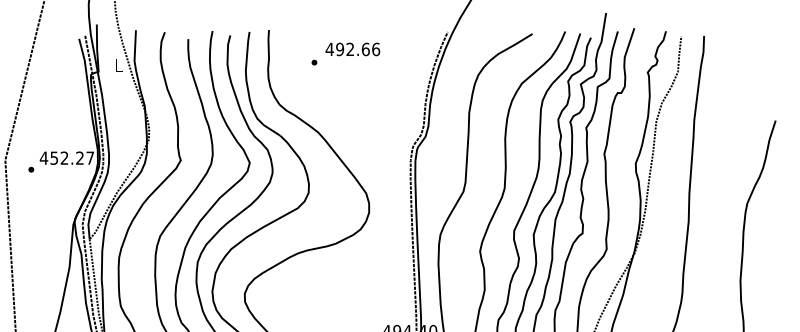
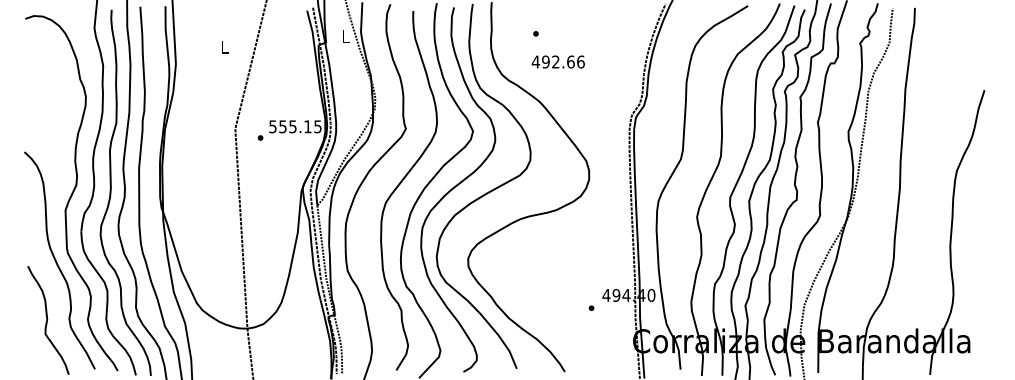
text: (352, 48) -> (557, 61), moved
text: (66, 157) -> (294, 126), 452.27 -> 555.15

